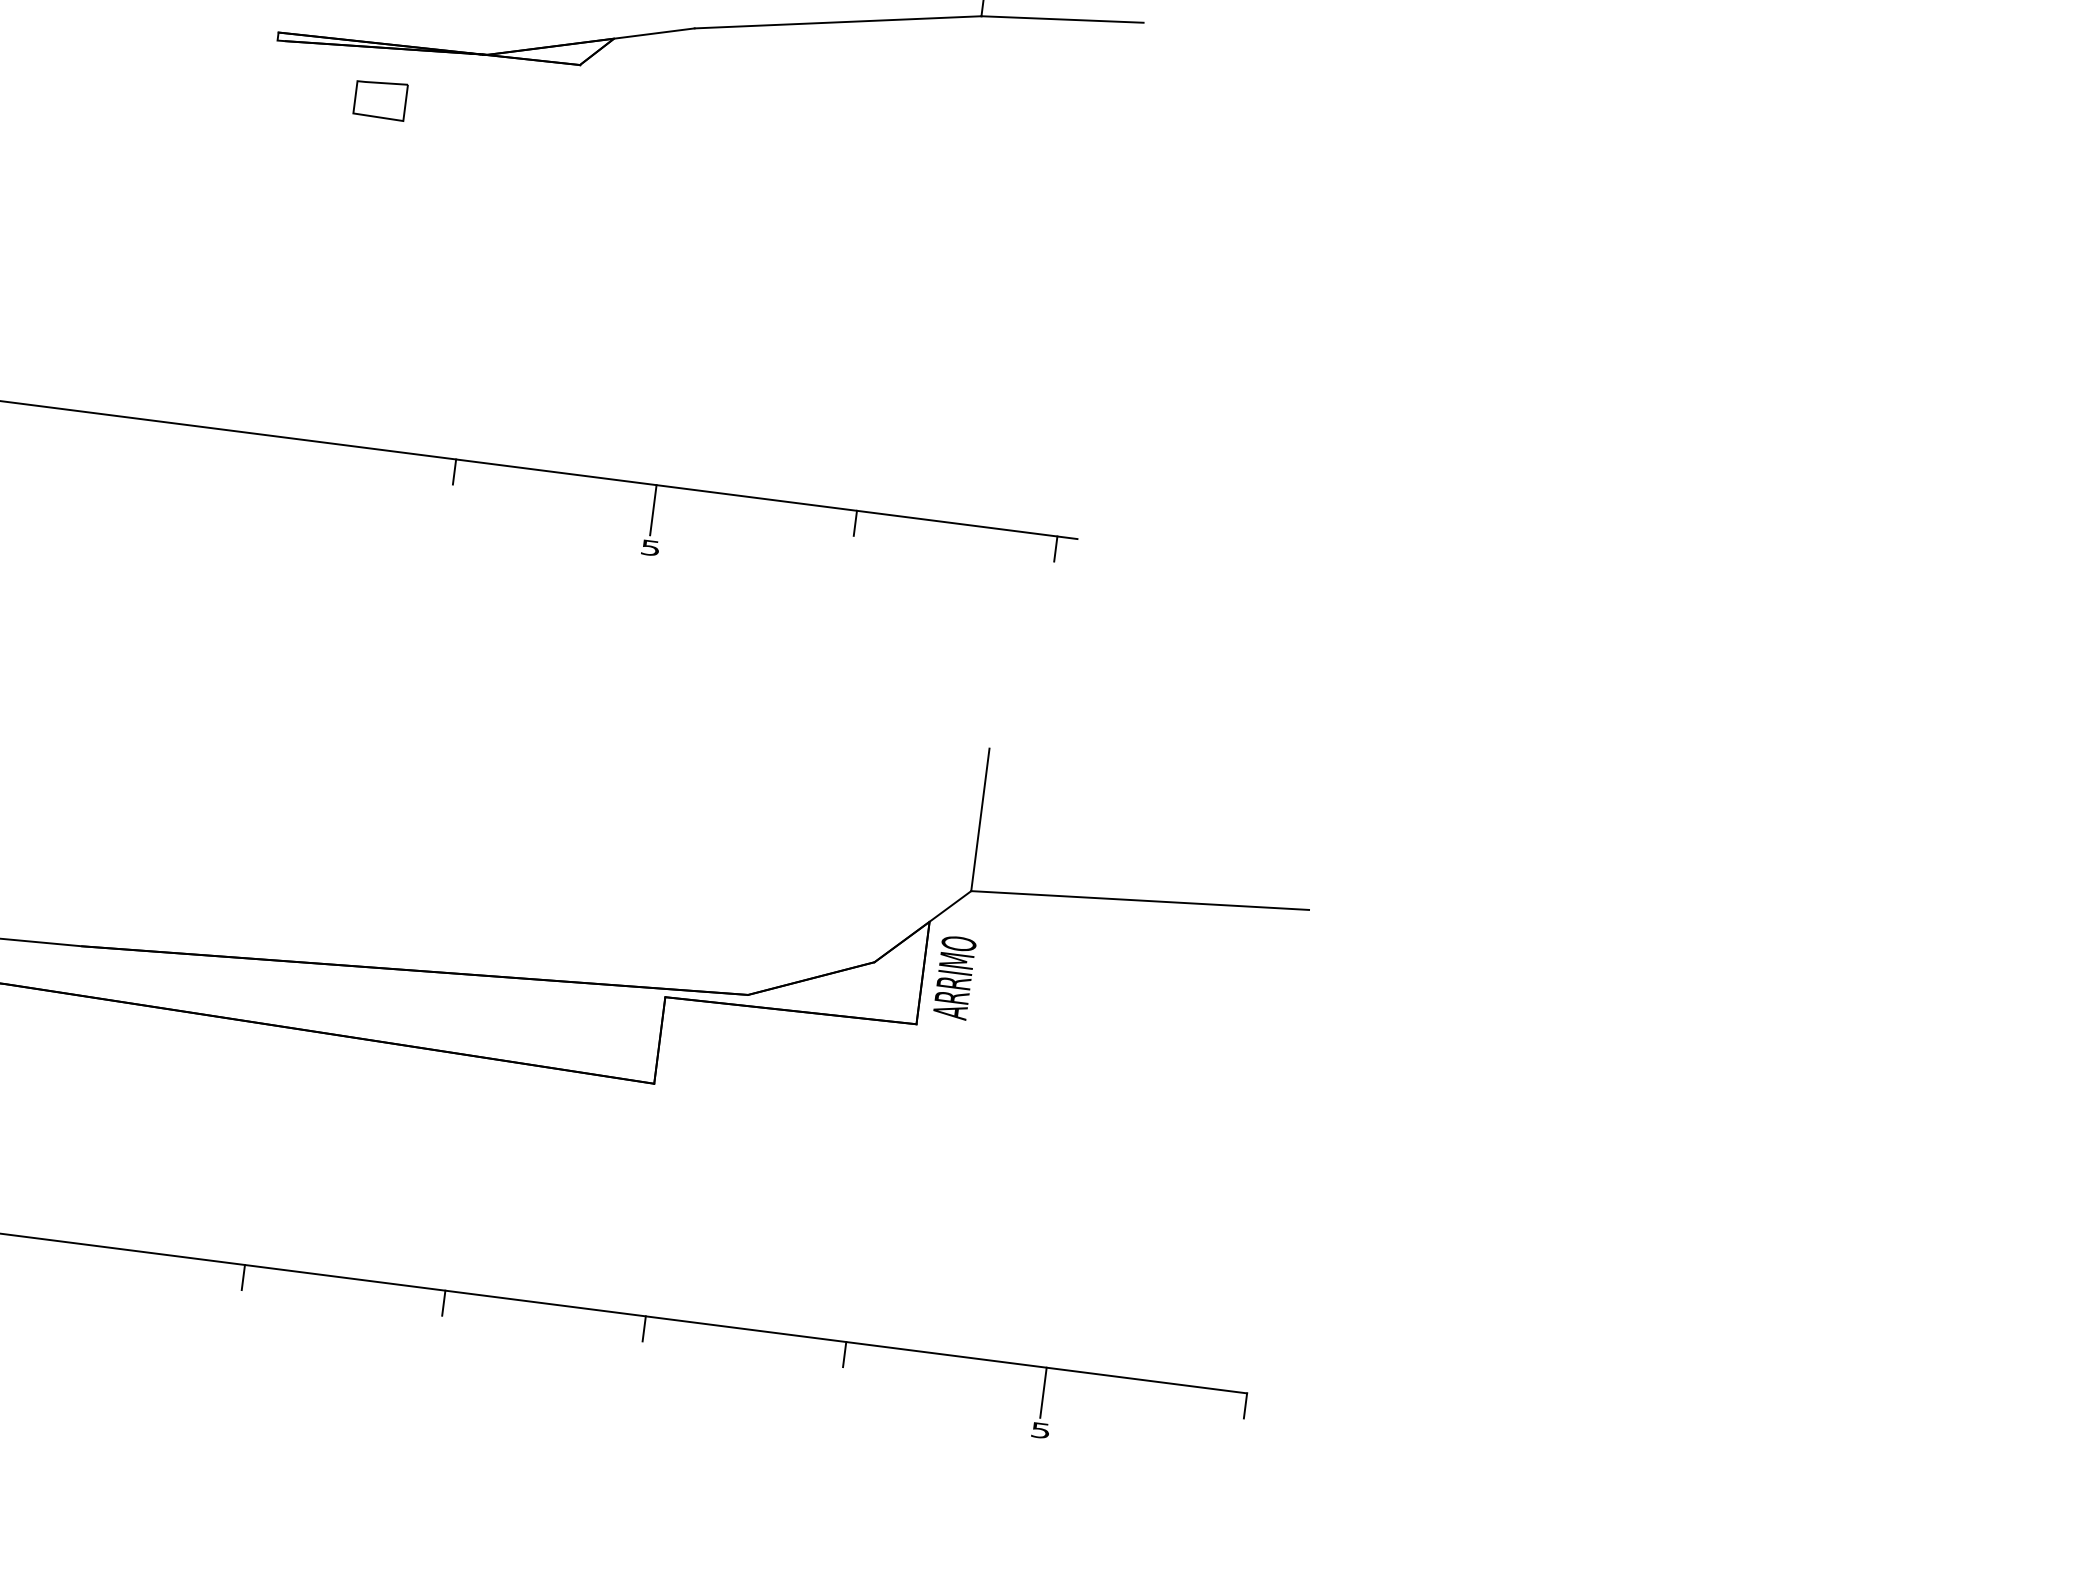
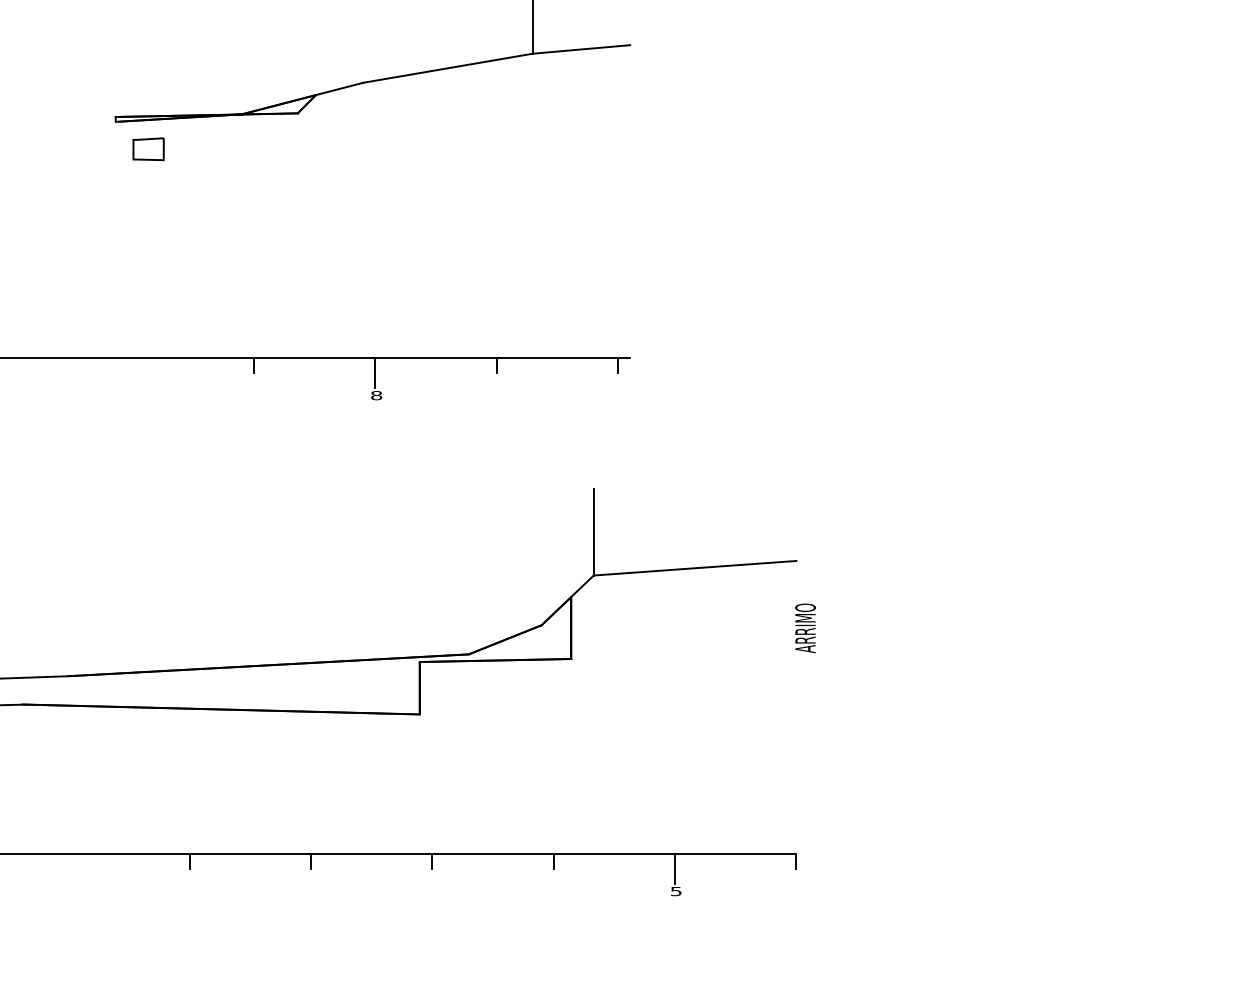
part: (380, 100) -> (148, 149), moved
text: (650, 547) -> (376, 395), 5 -> 8
text: (954, 977) -> (805, 628), moved

